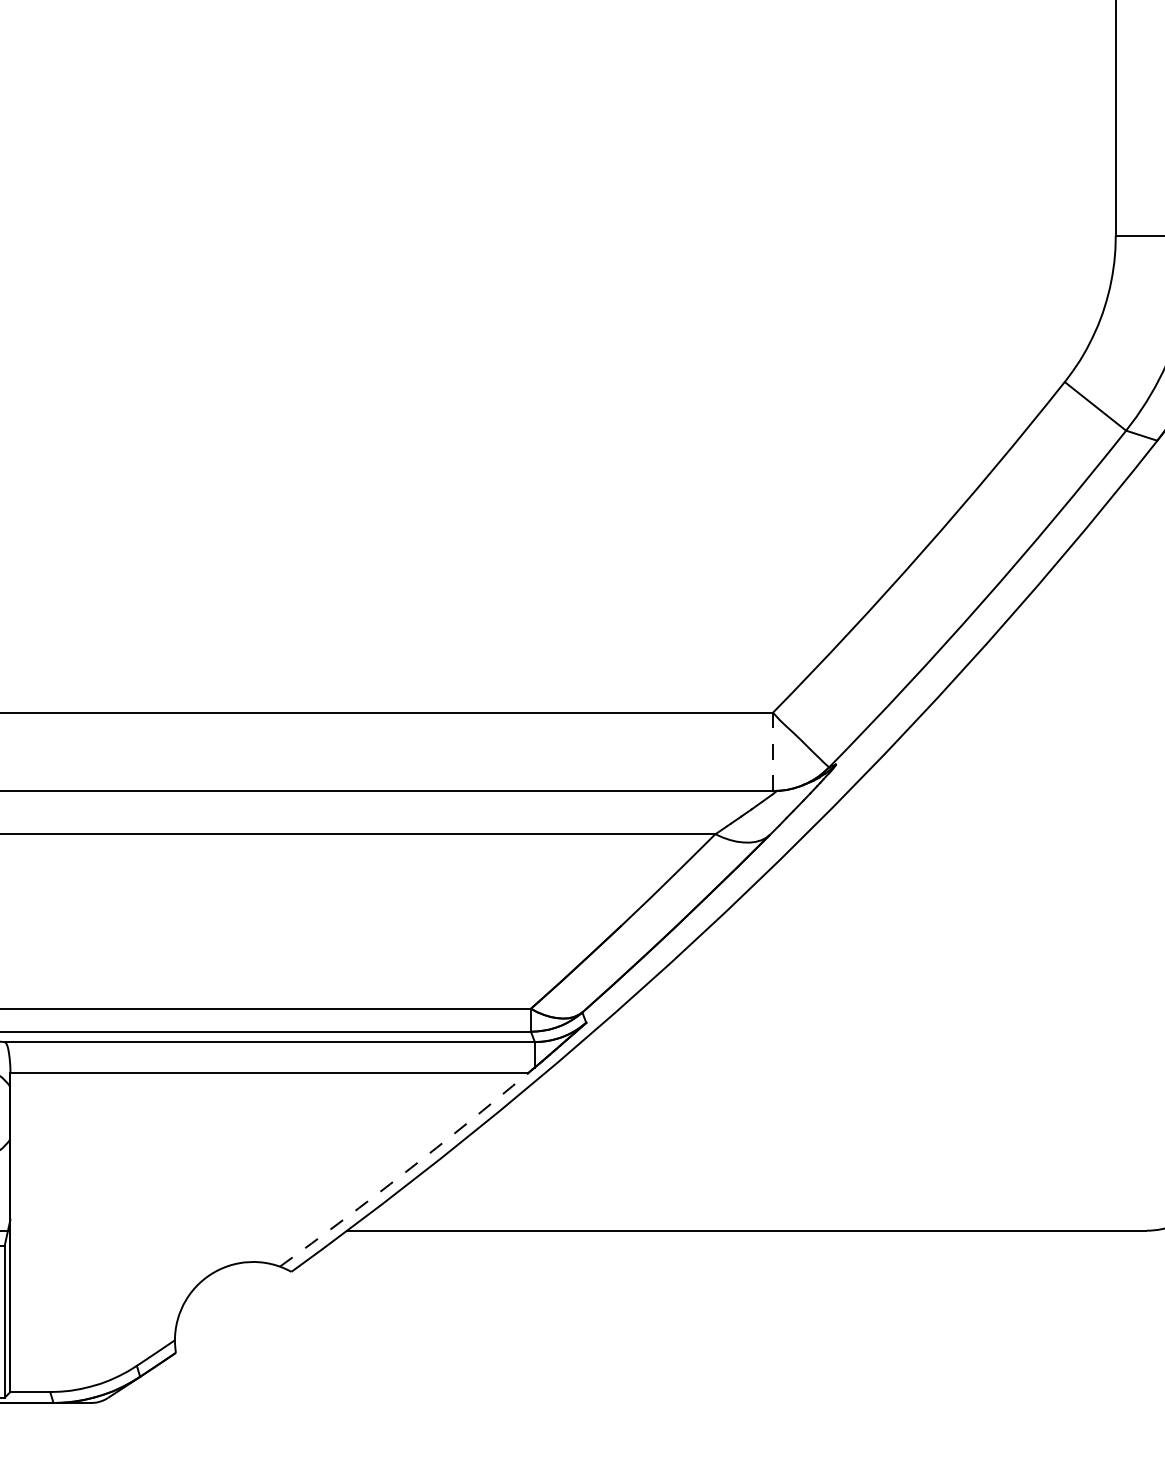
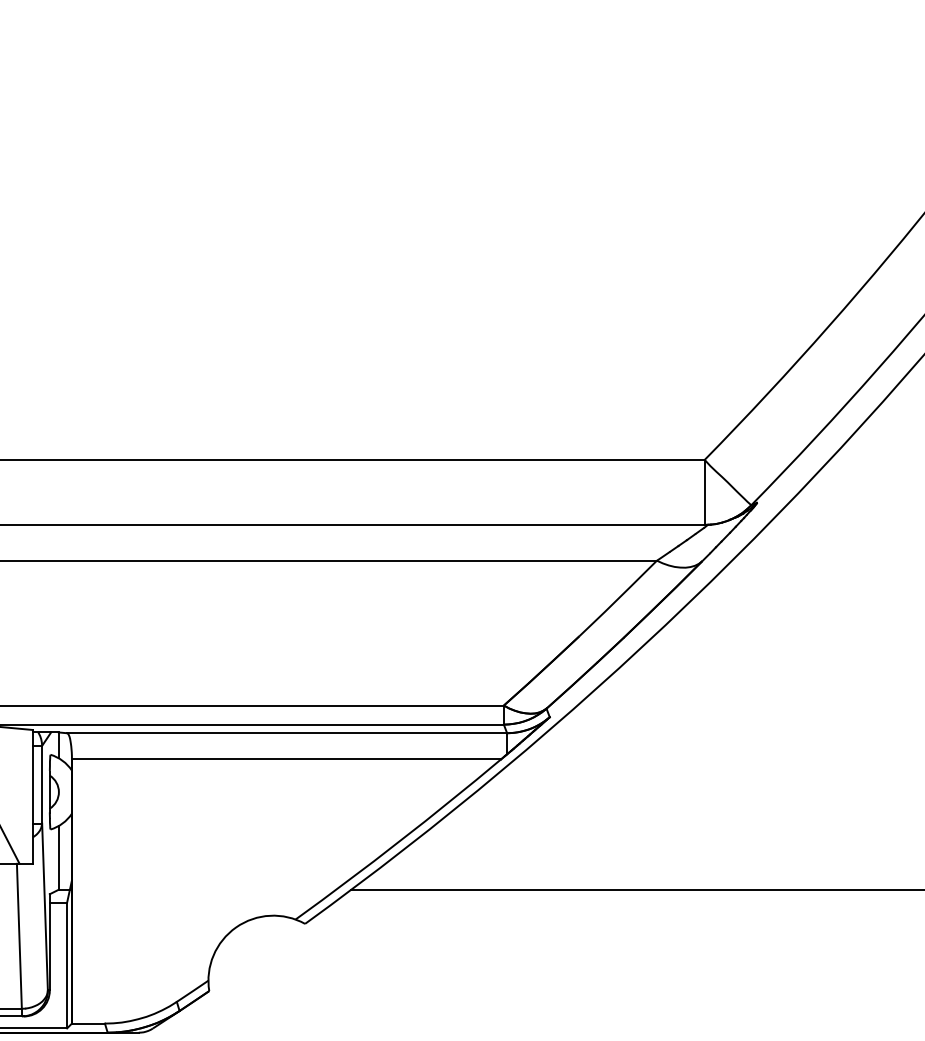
line: (773, 751) -> (705, 492), dashed -> solid
arc: (405, 1172) -> (399, 841), dashed -> solid

